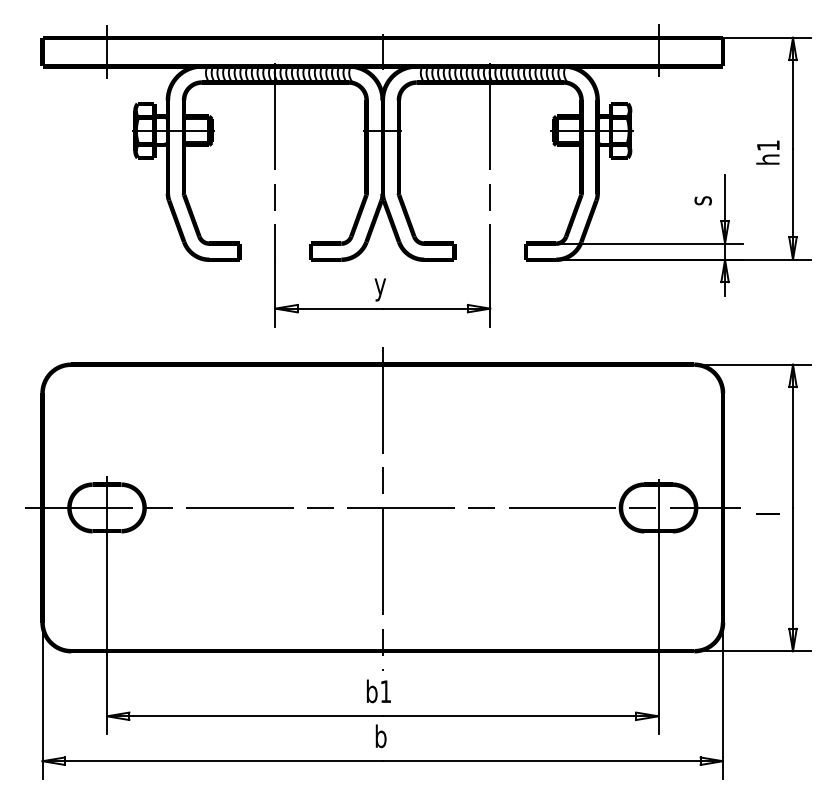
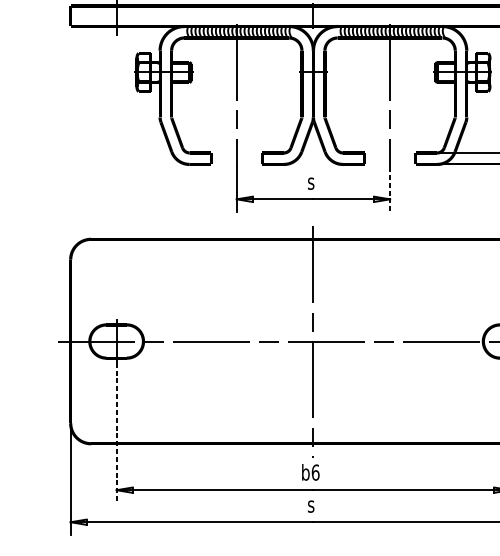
text: (380, 289) -> (311, 185), y -> s
line: (490, 294) -> (390, 189), solid -> dashed
line: (107, 636) -> (117, 433), solid -> dashed
text: (385, 691) -> (315, 472), b1 -> b6
text: (380, 736) -> (311, 504), b -> s

